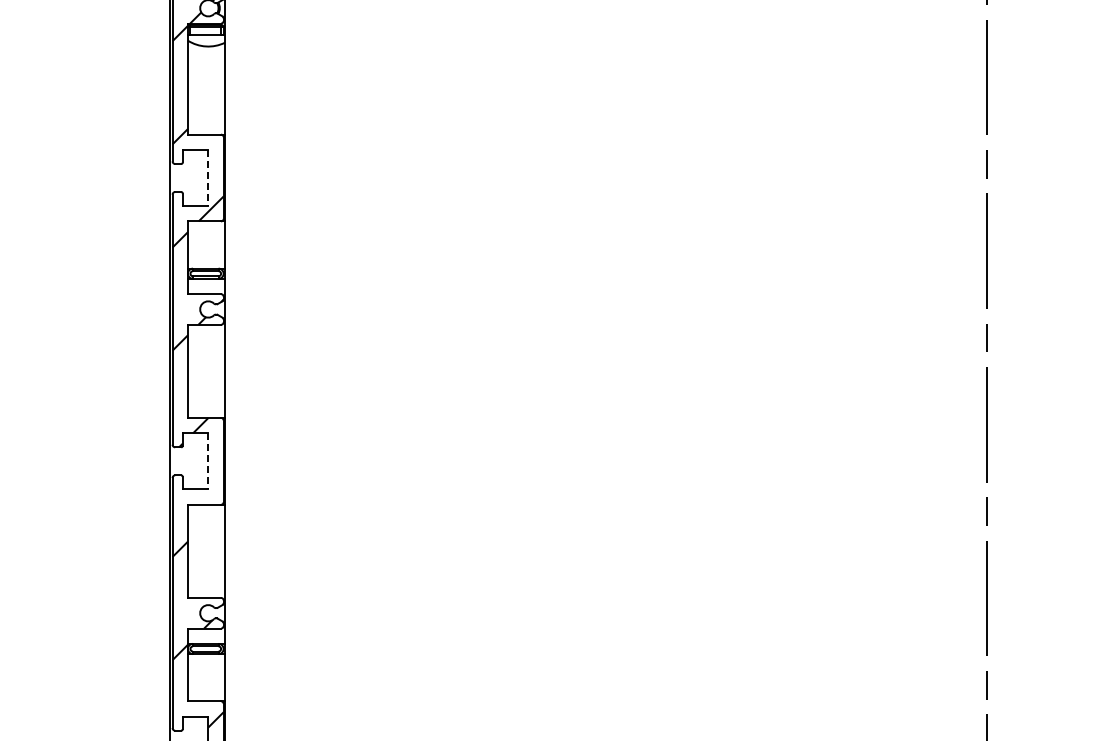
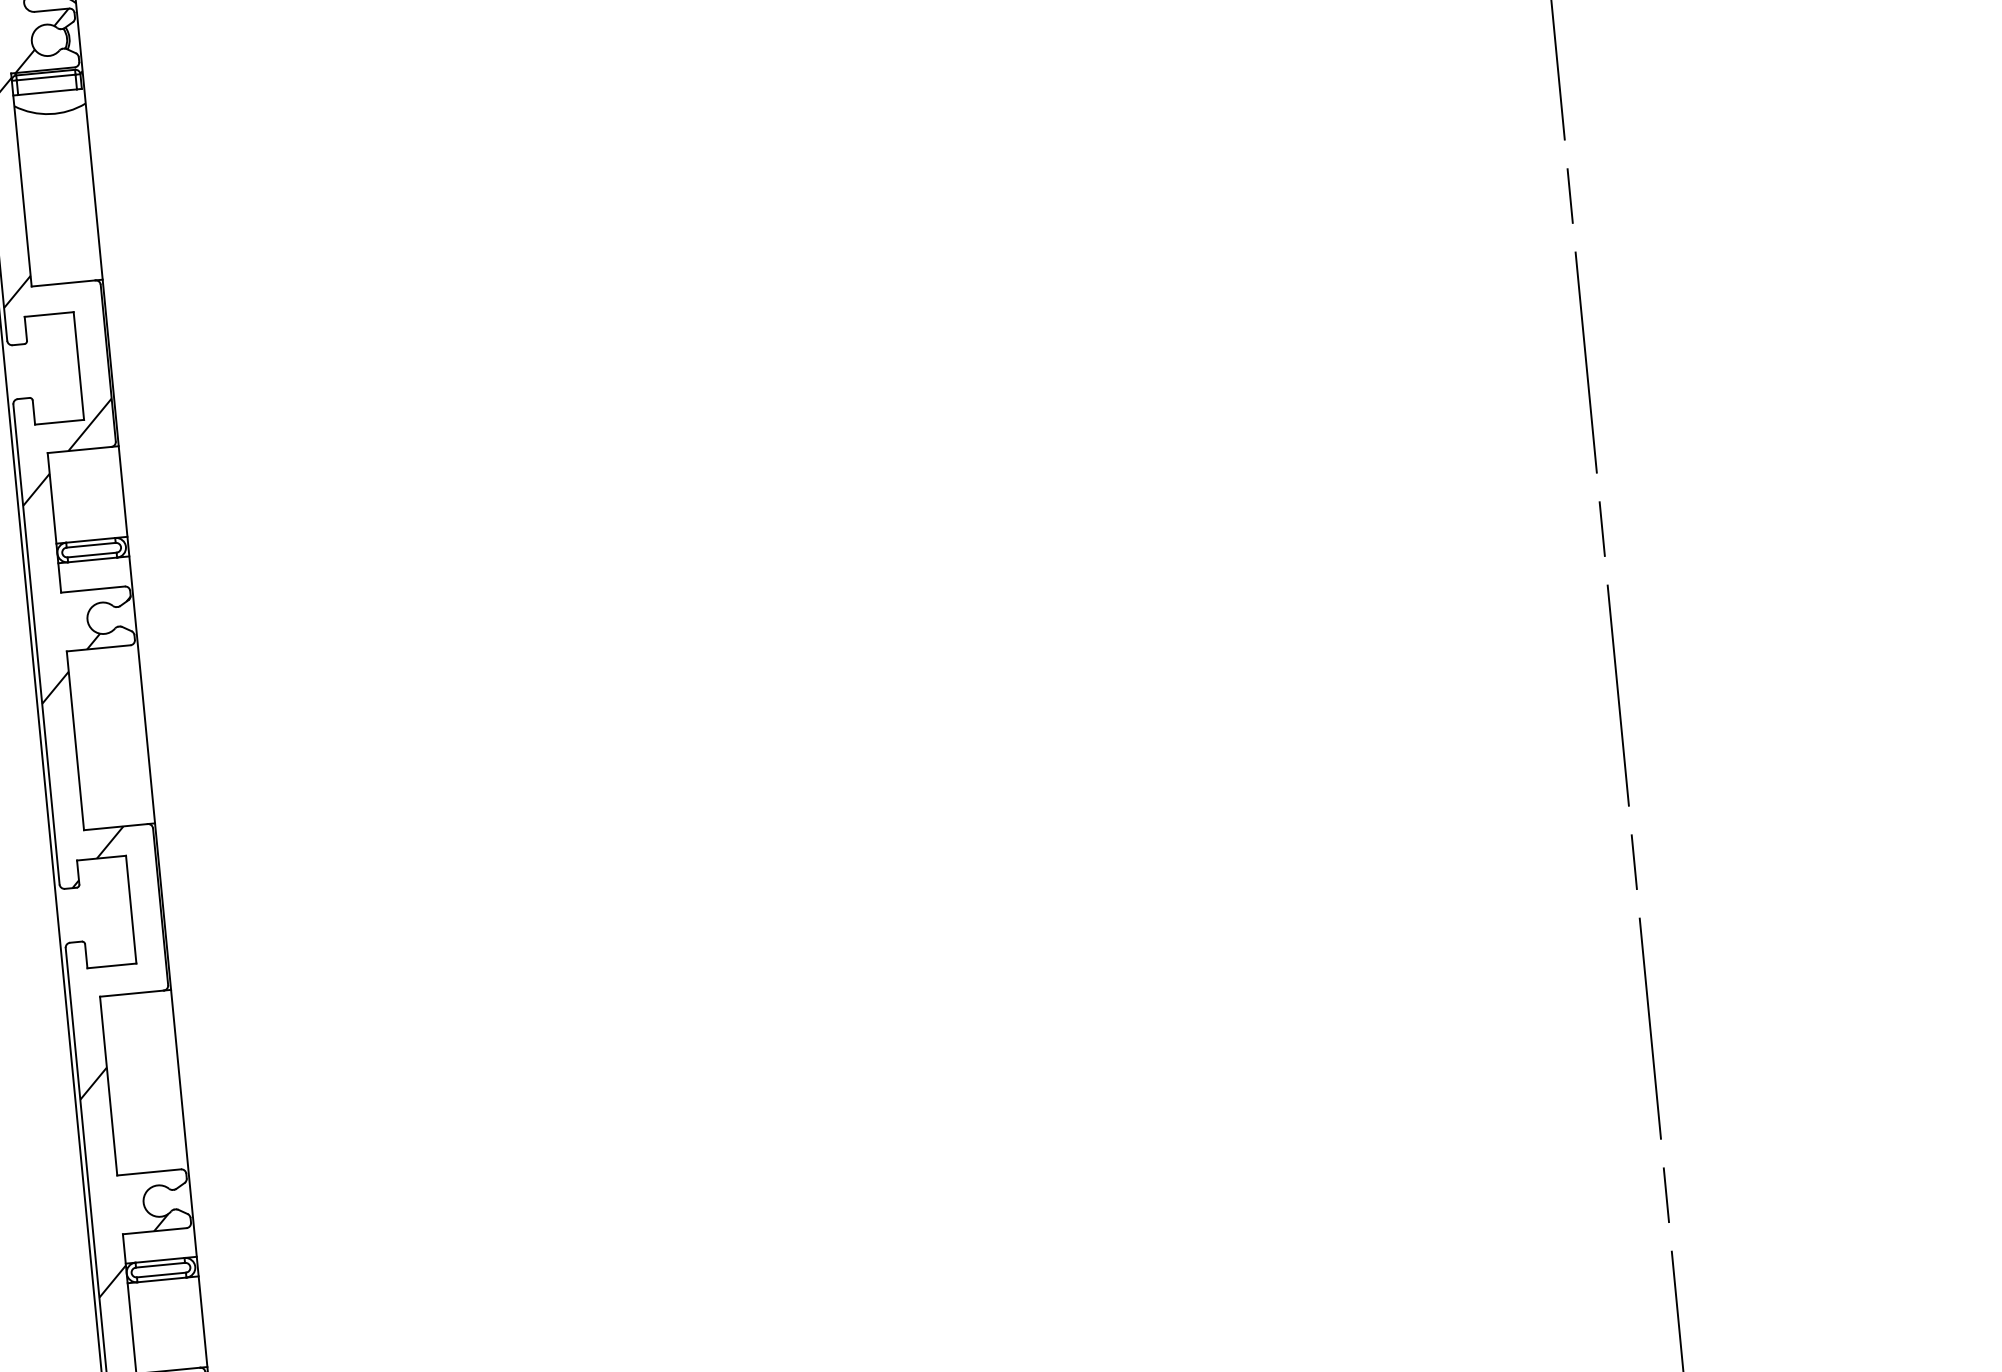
line: (208, 178) -> (79, 366), dashed -> solid
line: (208, 461) -> (131, 909), dashed -> solid

